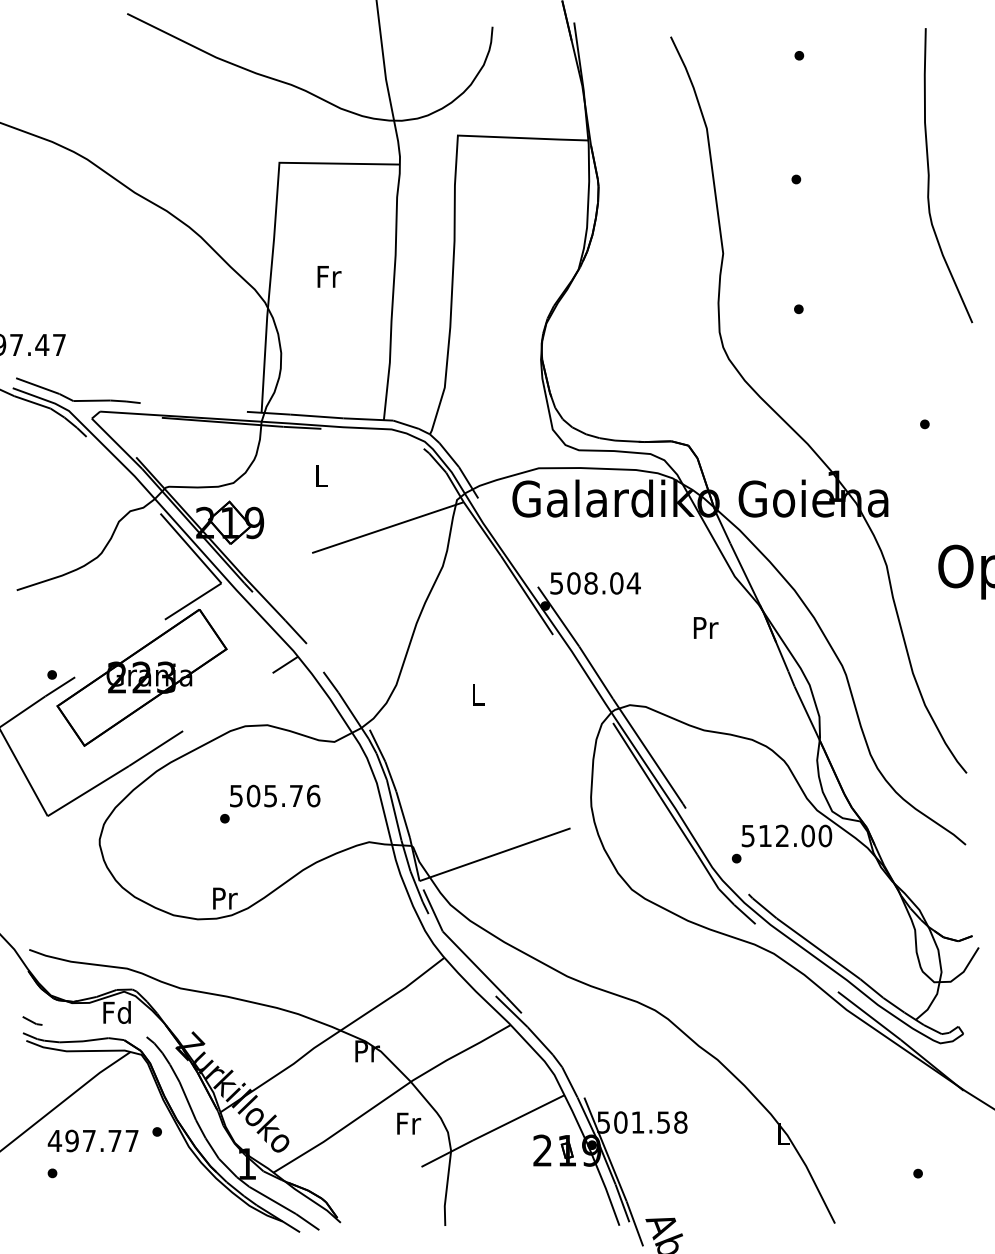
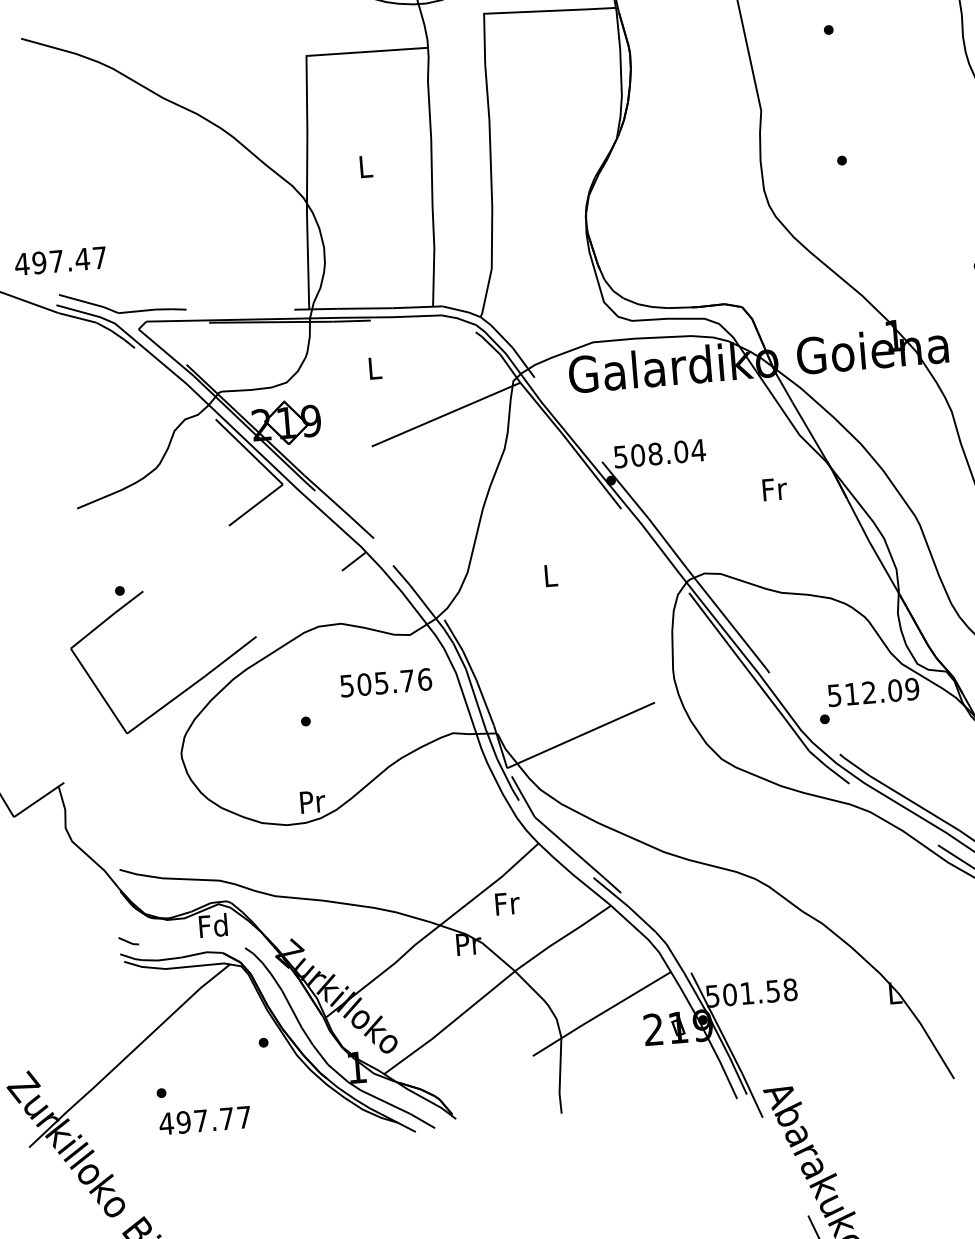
text: (329, 276) -> (366, 166), Fr -> L
text: (705, 627) -> (774, 488), Pr -> Fr
part: (141, 677) -> (210, 586), removed
text: (275, 795) -> (386, 682), moved
text: (825, 836) -> (912, 689), 512.00 -> 512.09
text: (409, 1123) -> (508, 903), moved
text: (92, 1140) -> (204, 1120), moved

